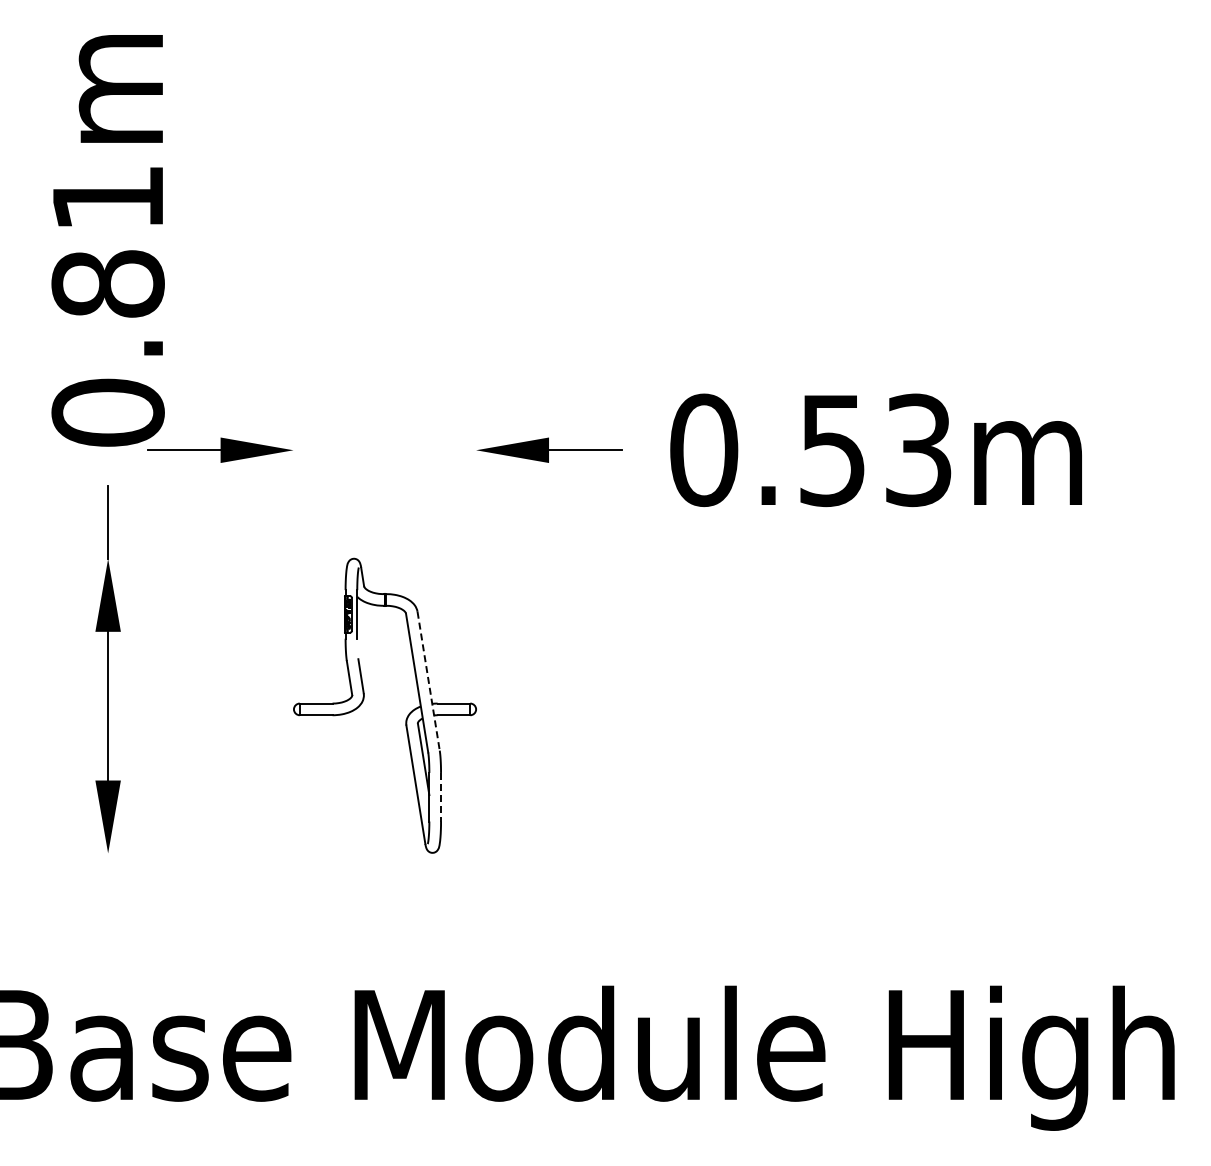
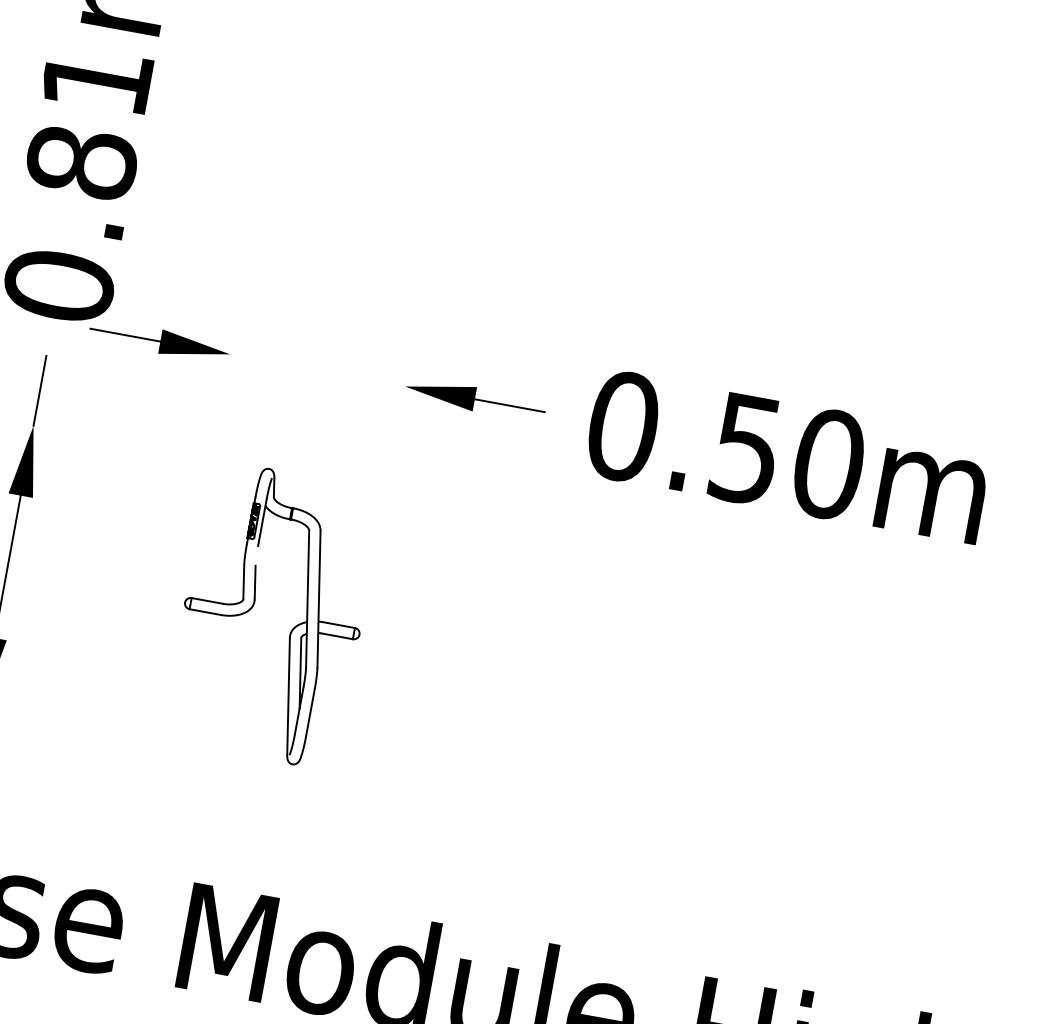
text: (918, 450) -> (828, 464), 0.53m -> 0.50m
line: (428, 681) -> (318, 599), dashed -> solid
line: (441, 797) -> (310, 712), dashed -> solid

